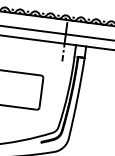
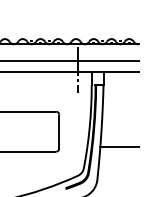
line: (91, 113) -> (119, 147), added

